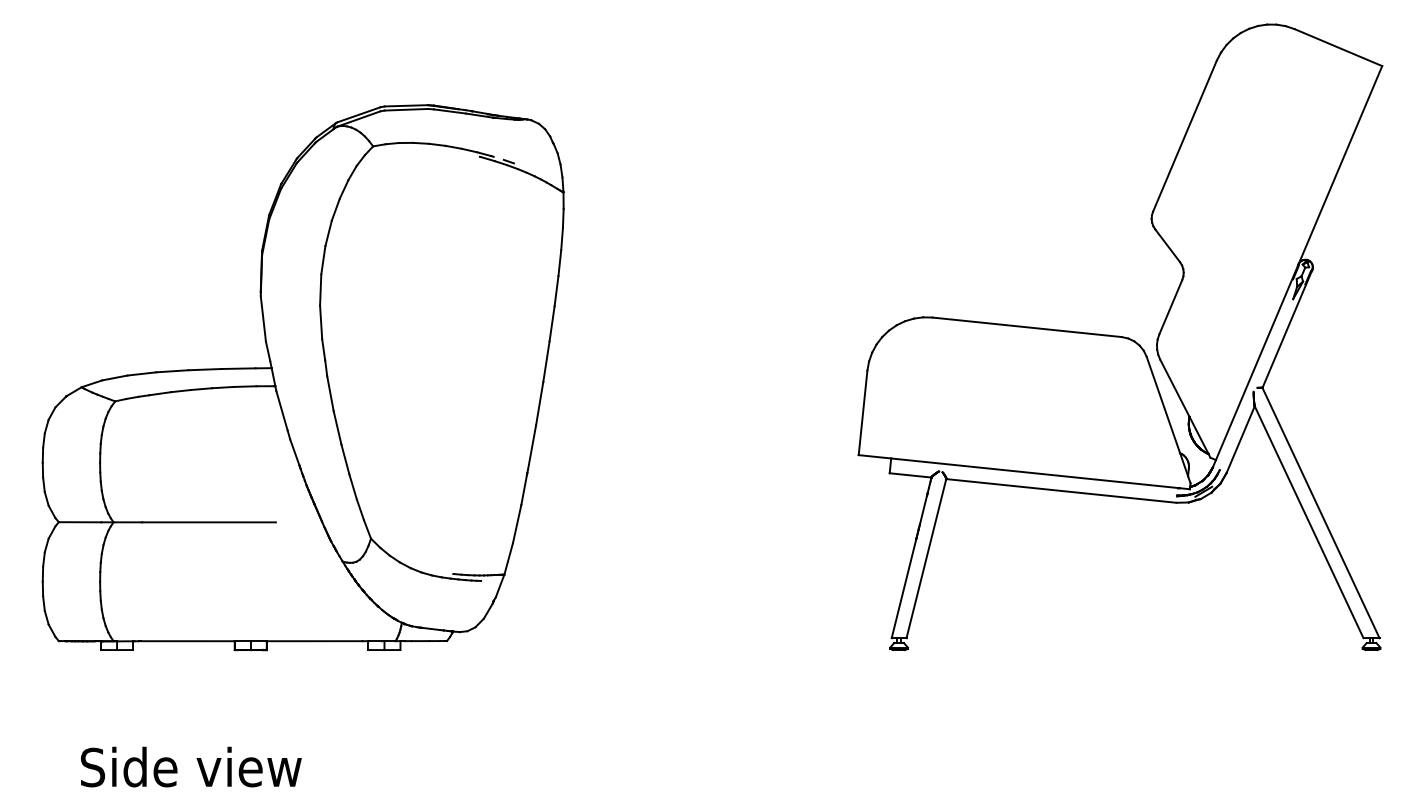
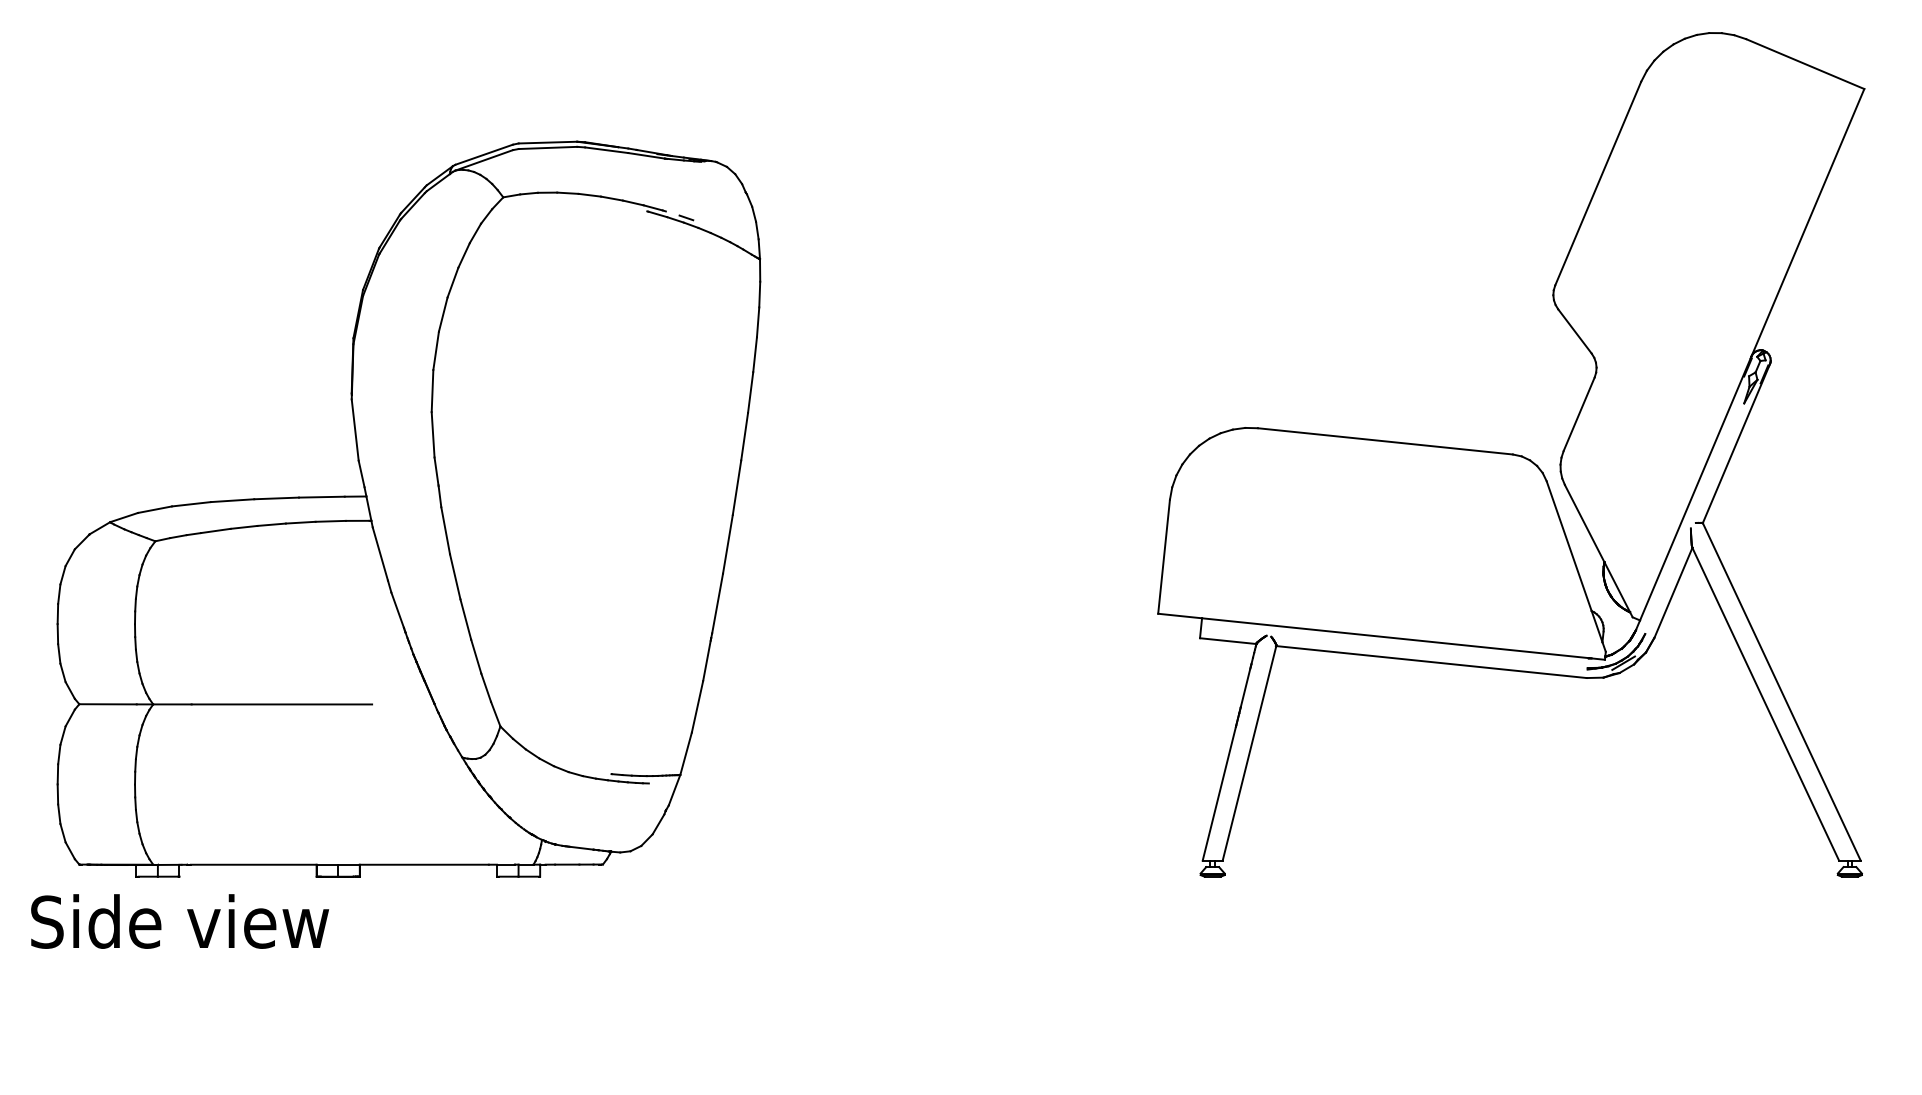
text: (191, 767) -> (180, 921), moved

